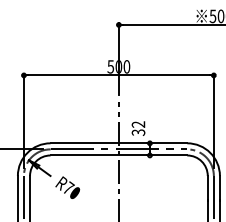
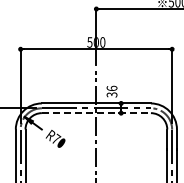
text: (137, 124) -> (111, 88), 32 -> 36
line: (119, 155) -> (96, 113), solid -> dashed

